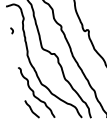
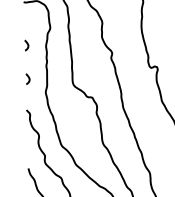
curve: (15, 49) -> (27, 78), added

